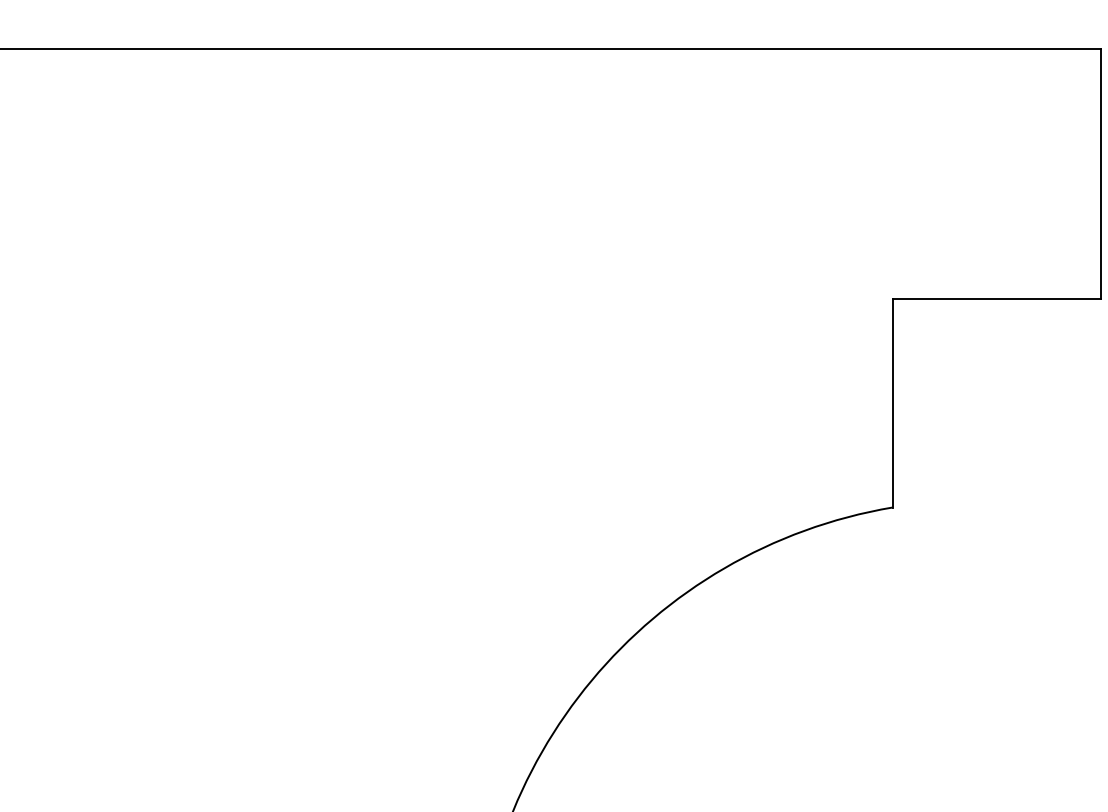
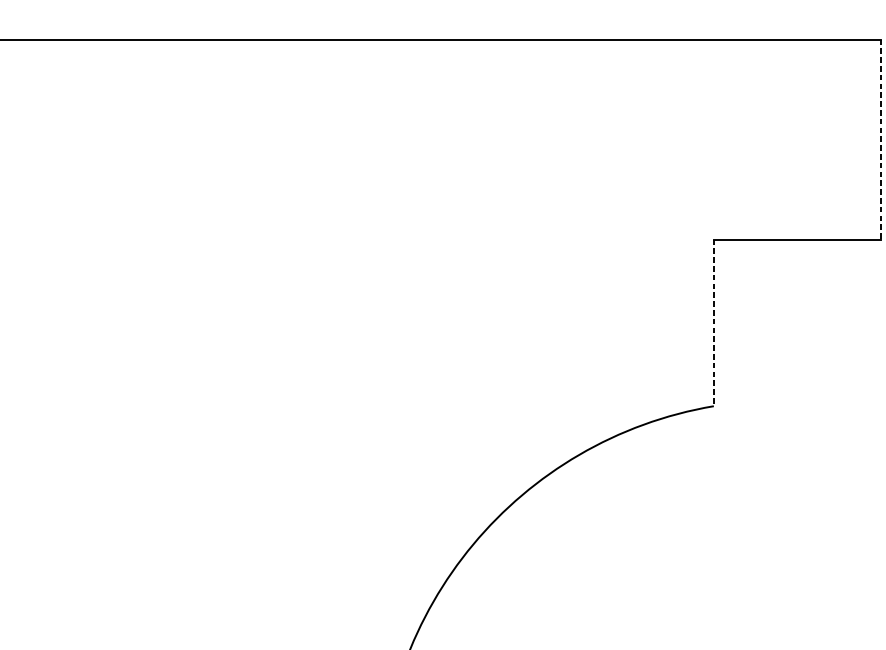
line: (1100, 174) -> (880, 139), solid -> dashed
line: (892, 403) -> (713, 323), solid -> dashed

